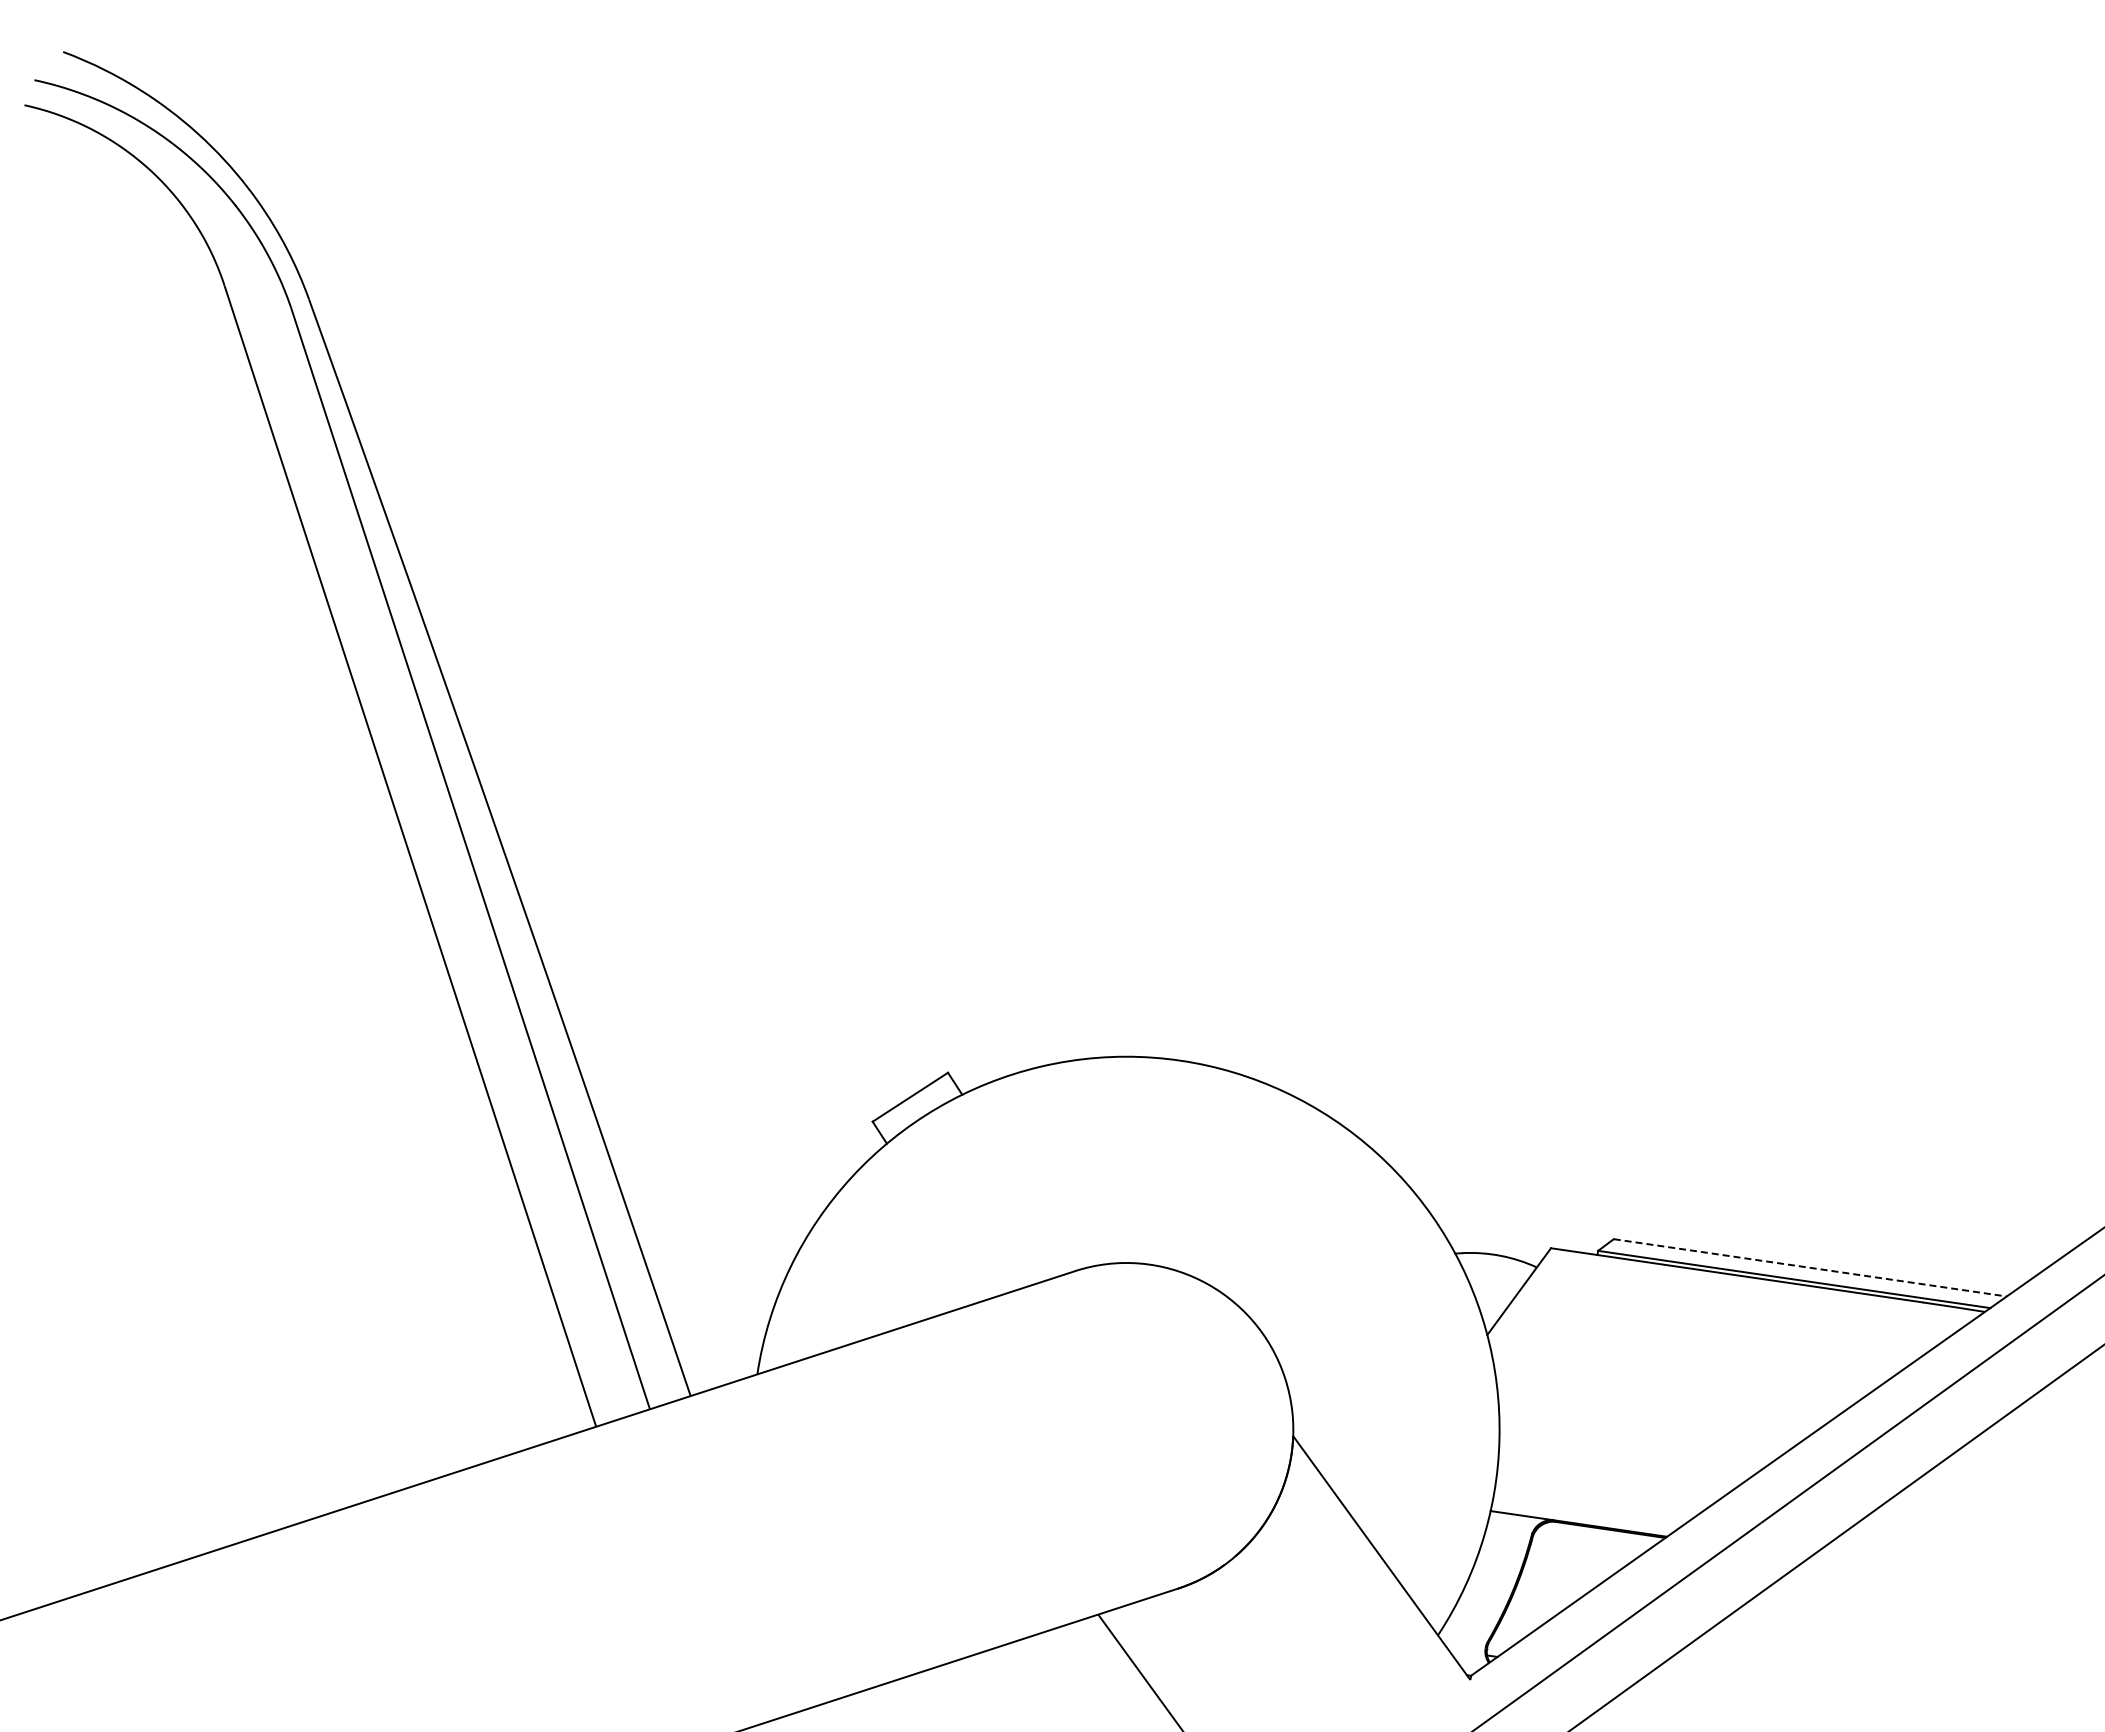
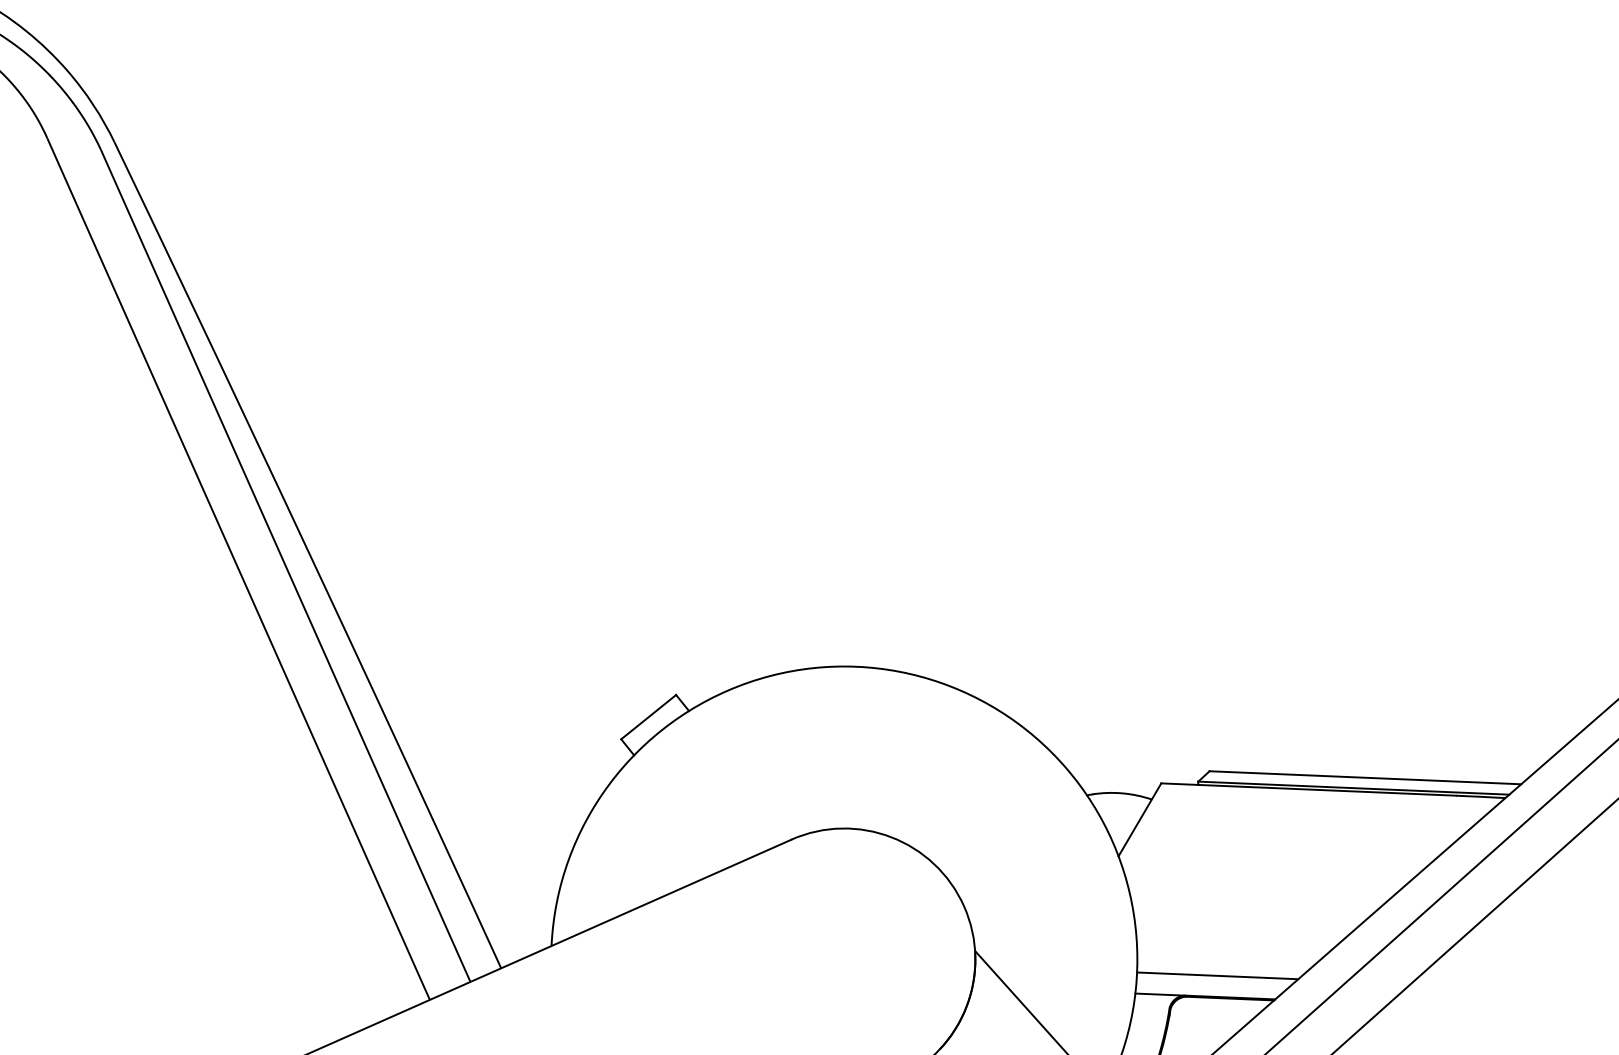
line: (1810, 1267) -> (1365, 777), dashed -> solid
line: (1596, 1499) -> (1217, 975), added

